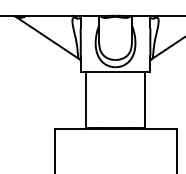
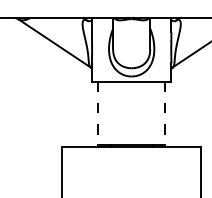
line: (86, 99) -> (98, 113), solid -> dashed
line: (145, 99) -> (165, 113), solid -> dashed

